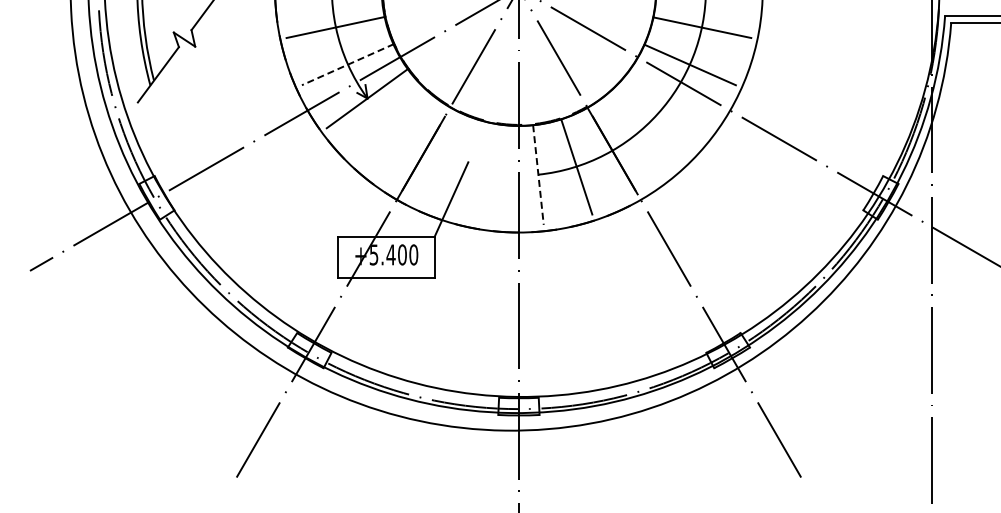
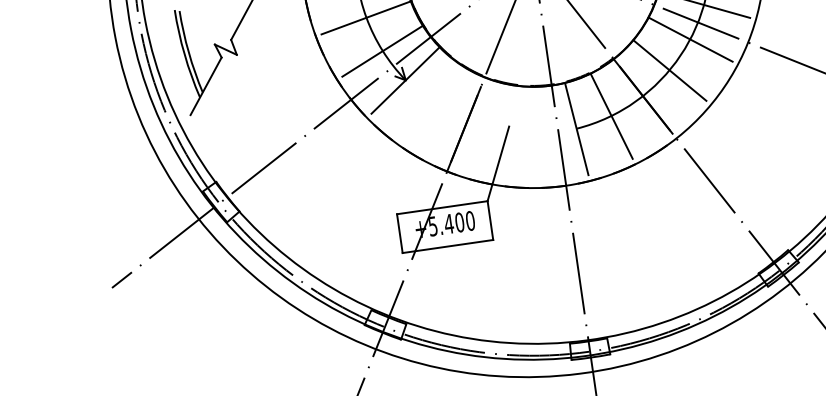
line: (348, 64) -> (383, 50), dashed -> solid
line: (670, 98) -> (690, 39), added
line: (643, 128) -> (669, 71), added
line: (538, 175) -> (576, 129), dashed -> solid

